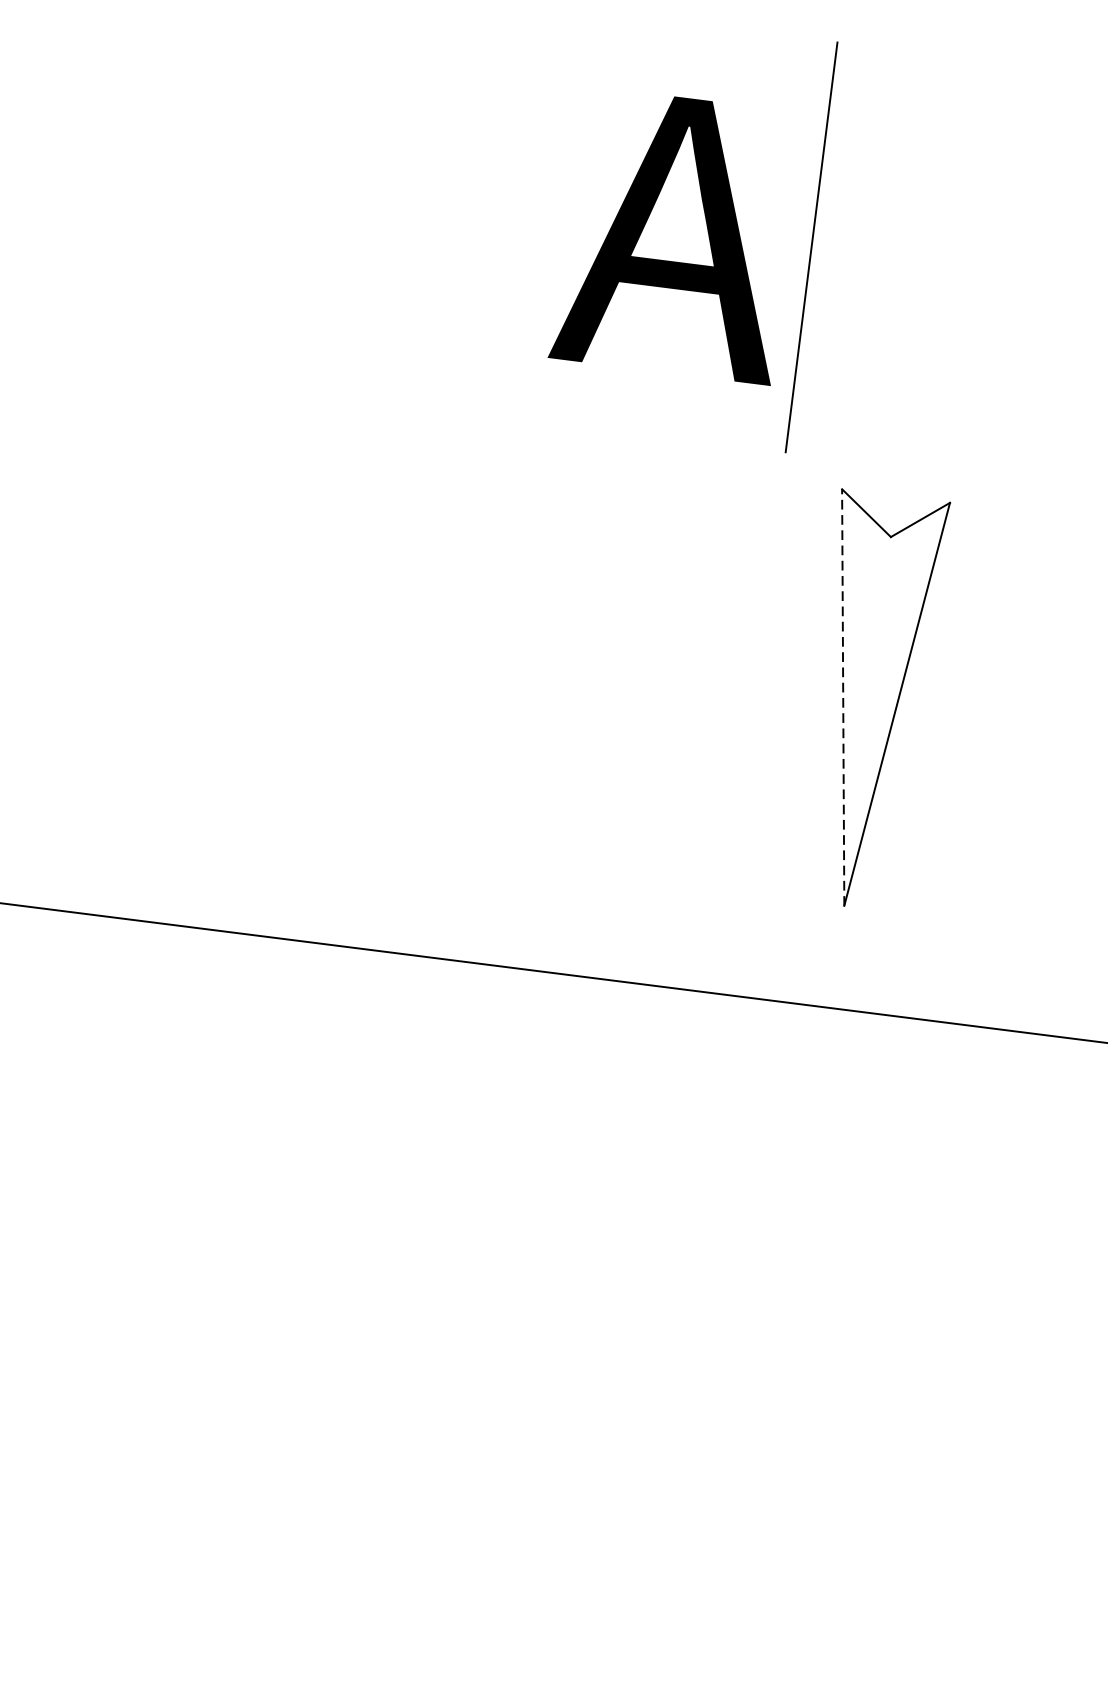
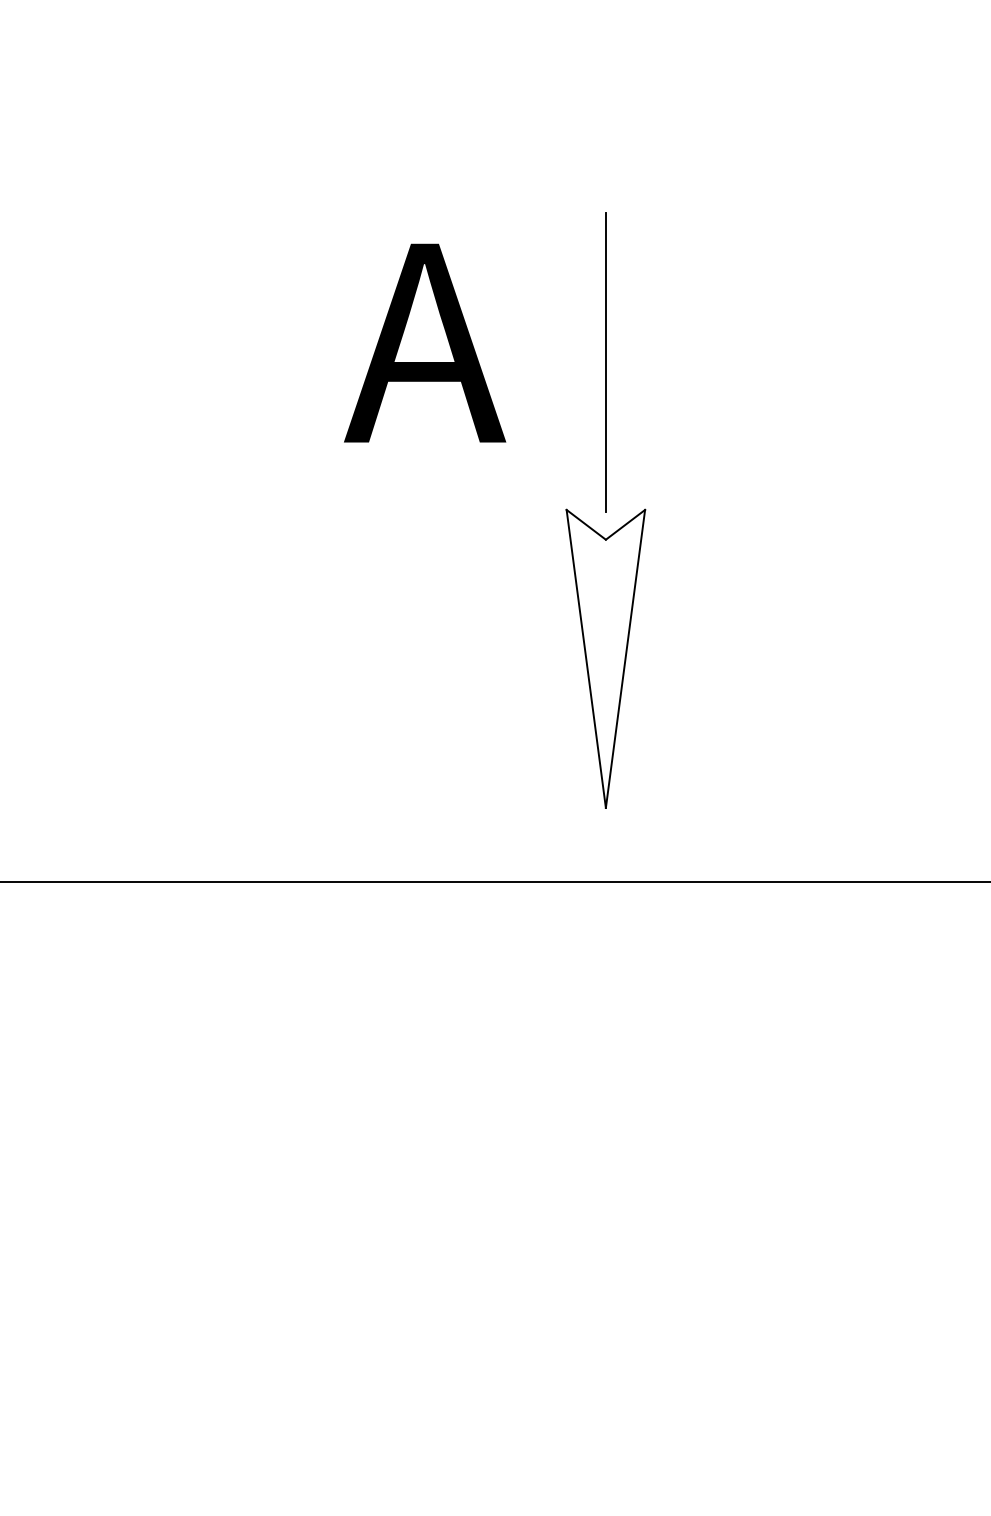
line: (811, 247) -> (605, 362), moved
line: (843, 696) -> (586, 658), dashed -> solid

